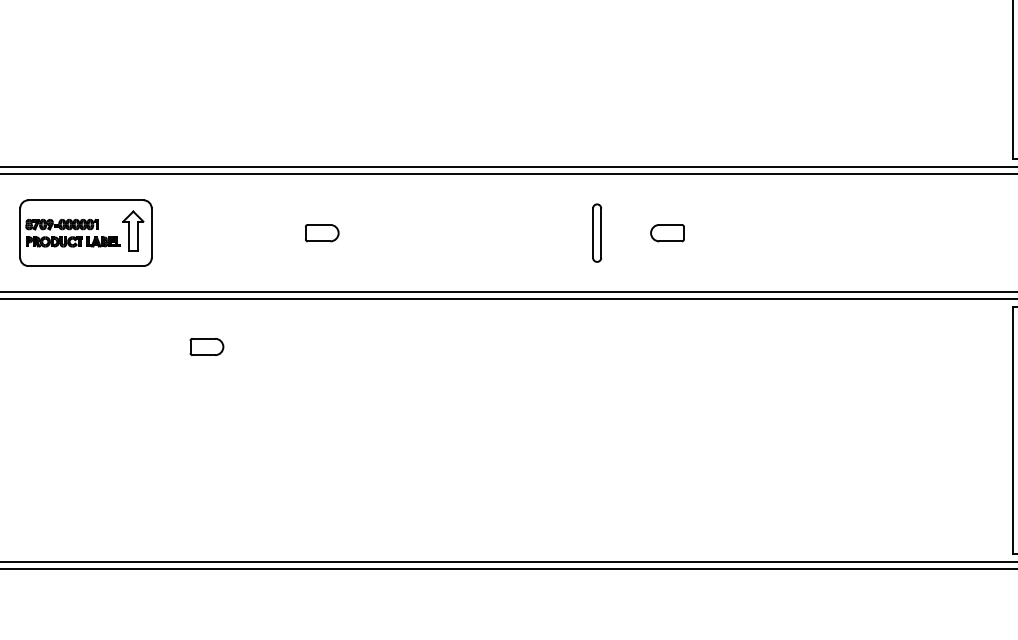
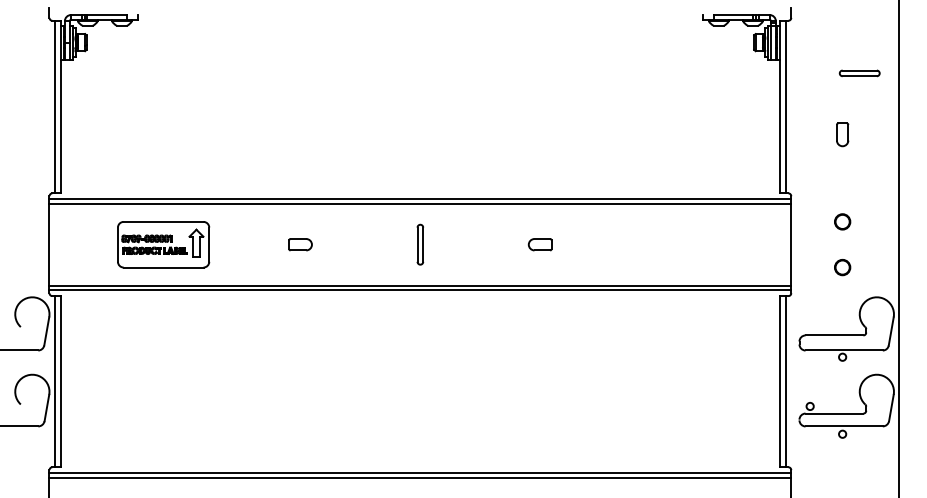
part: (85, 232) -> (163, 244), moved
part: (597, 232) -> (420, 244), moved
part: (206, 346) -> (220, 323), removed

